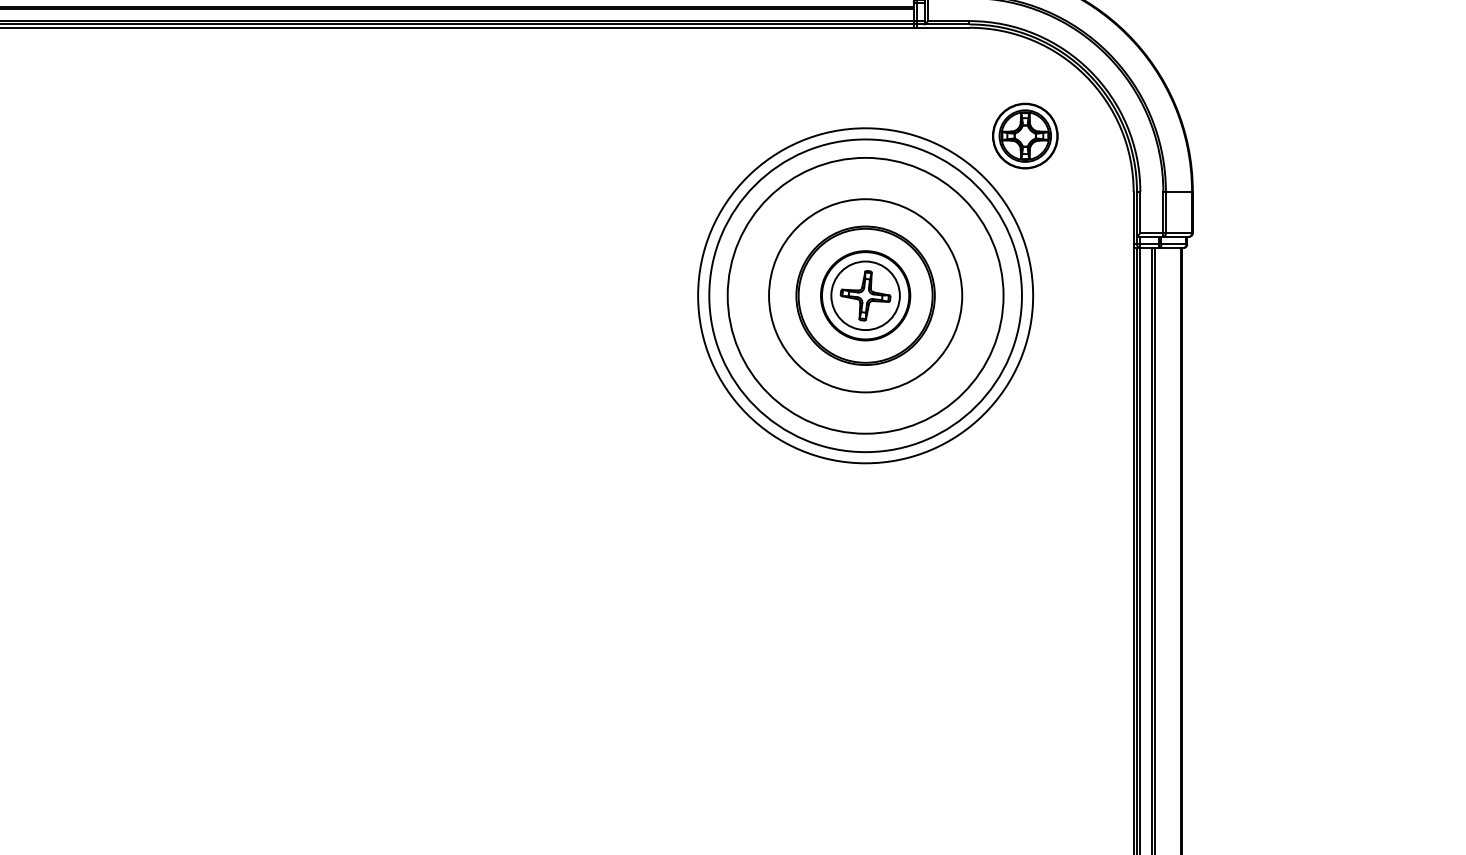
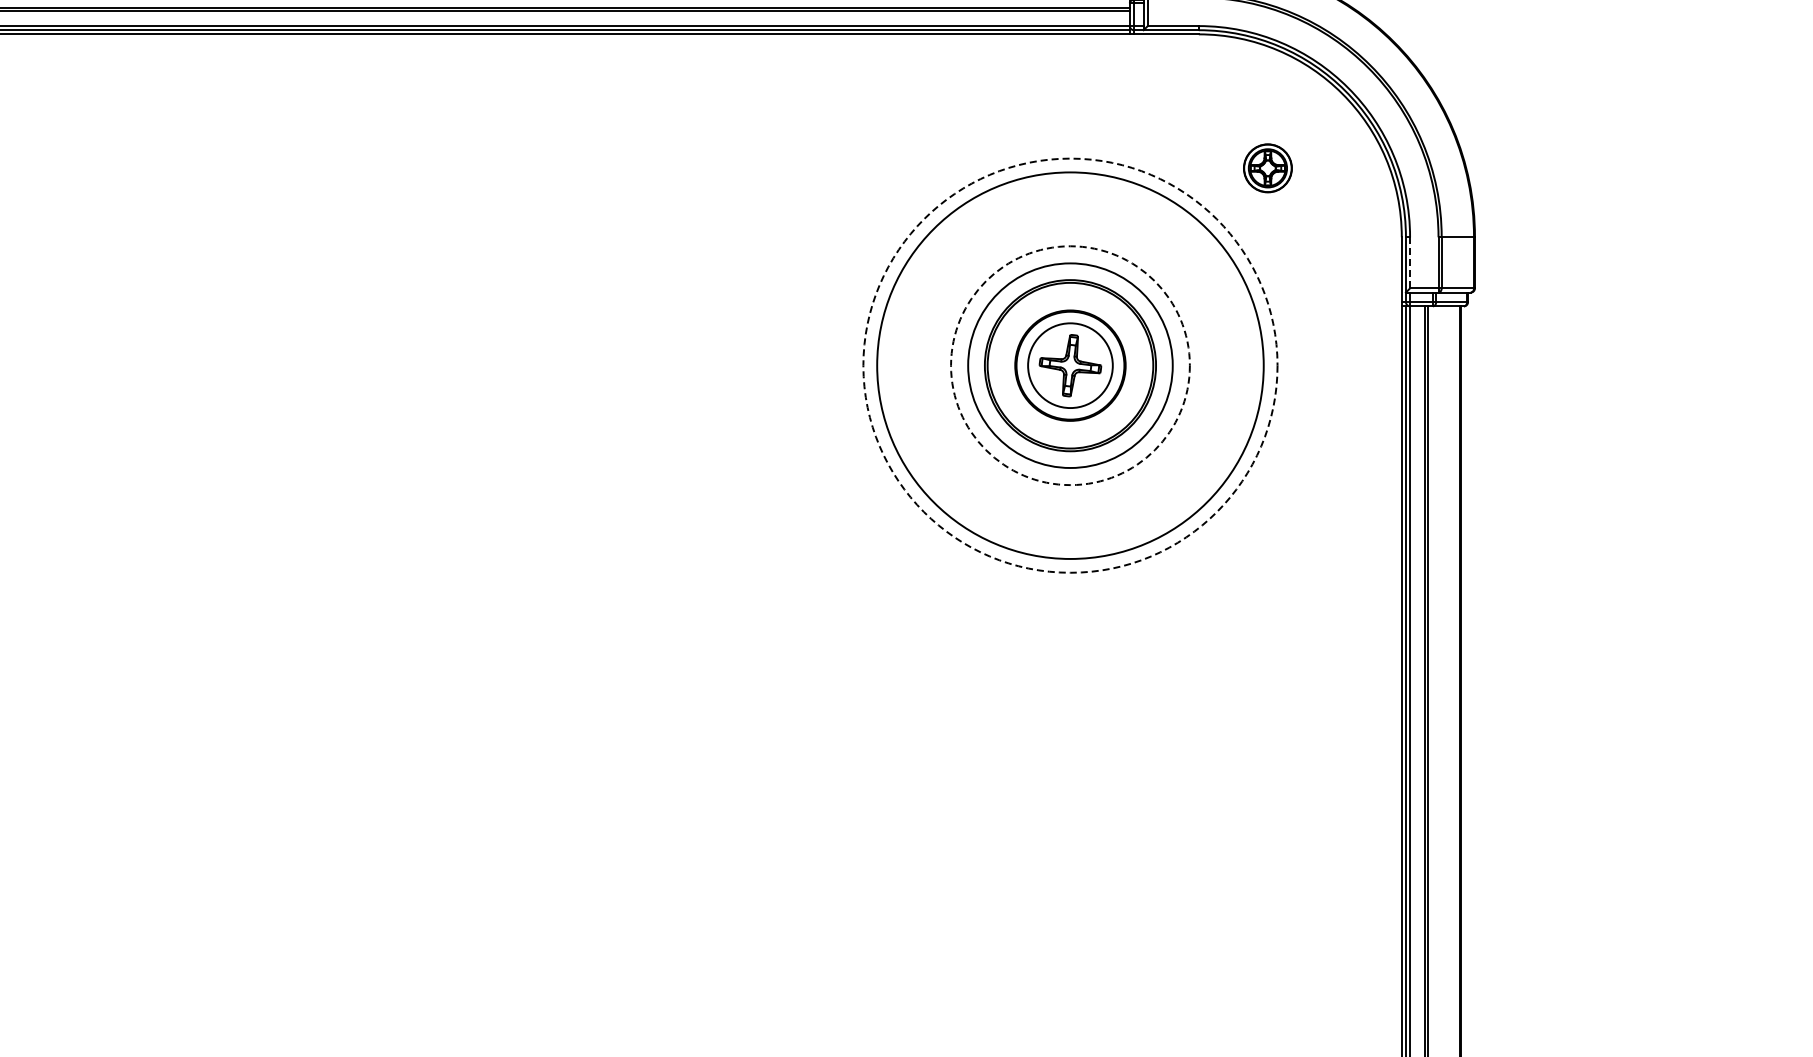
part: (1025, 136) -> (1267, 168), size x0.6
line: (1140, 212) -> (1410, 262), solid -> dashed
circle: (864, 295) -> (1069, 365), size x0.6
circle: (865, 295) -> (1070, 365), solid -> dashed
circle: (865, 295) -> (1070, 365), solid -> dashed

